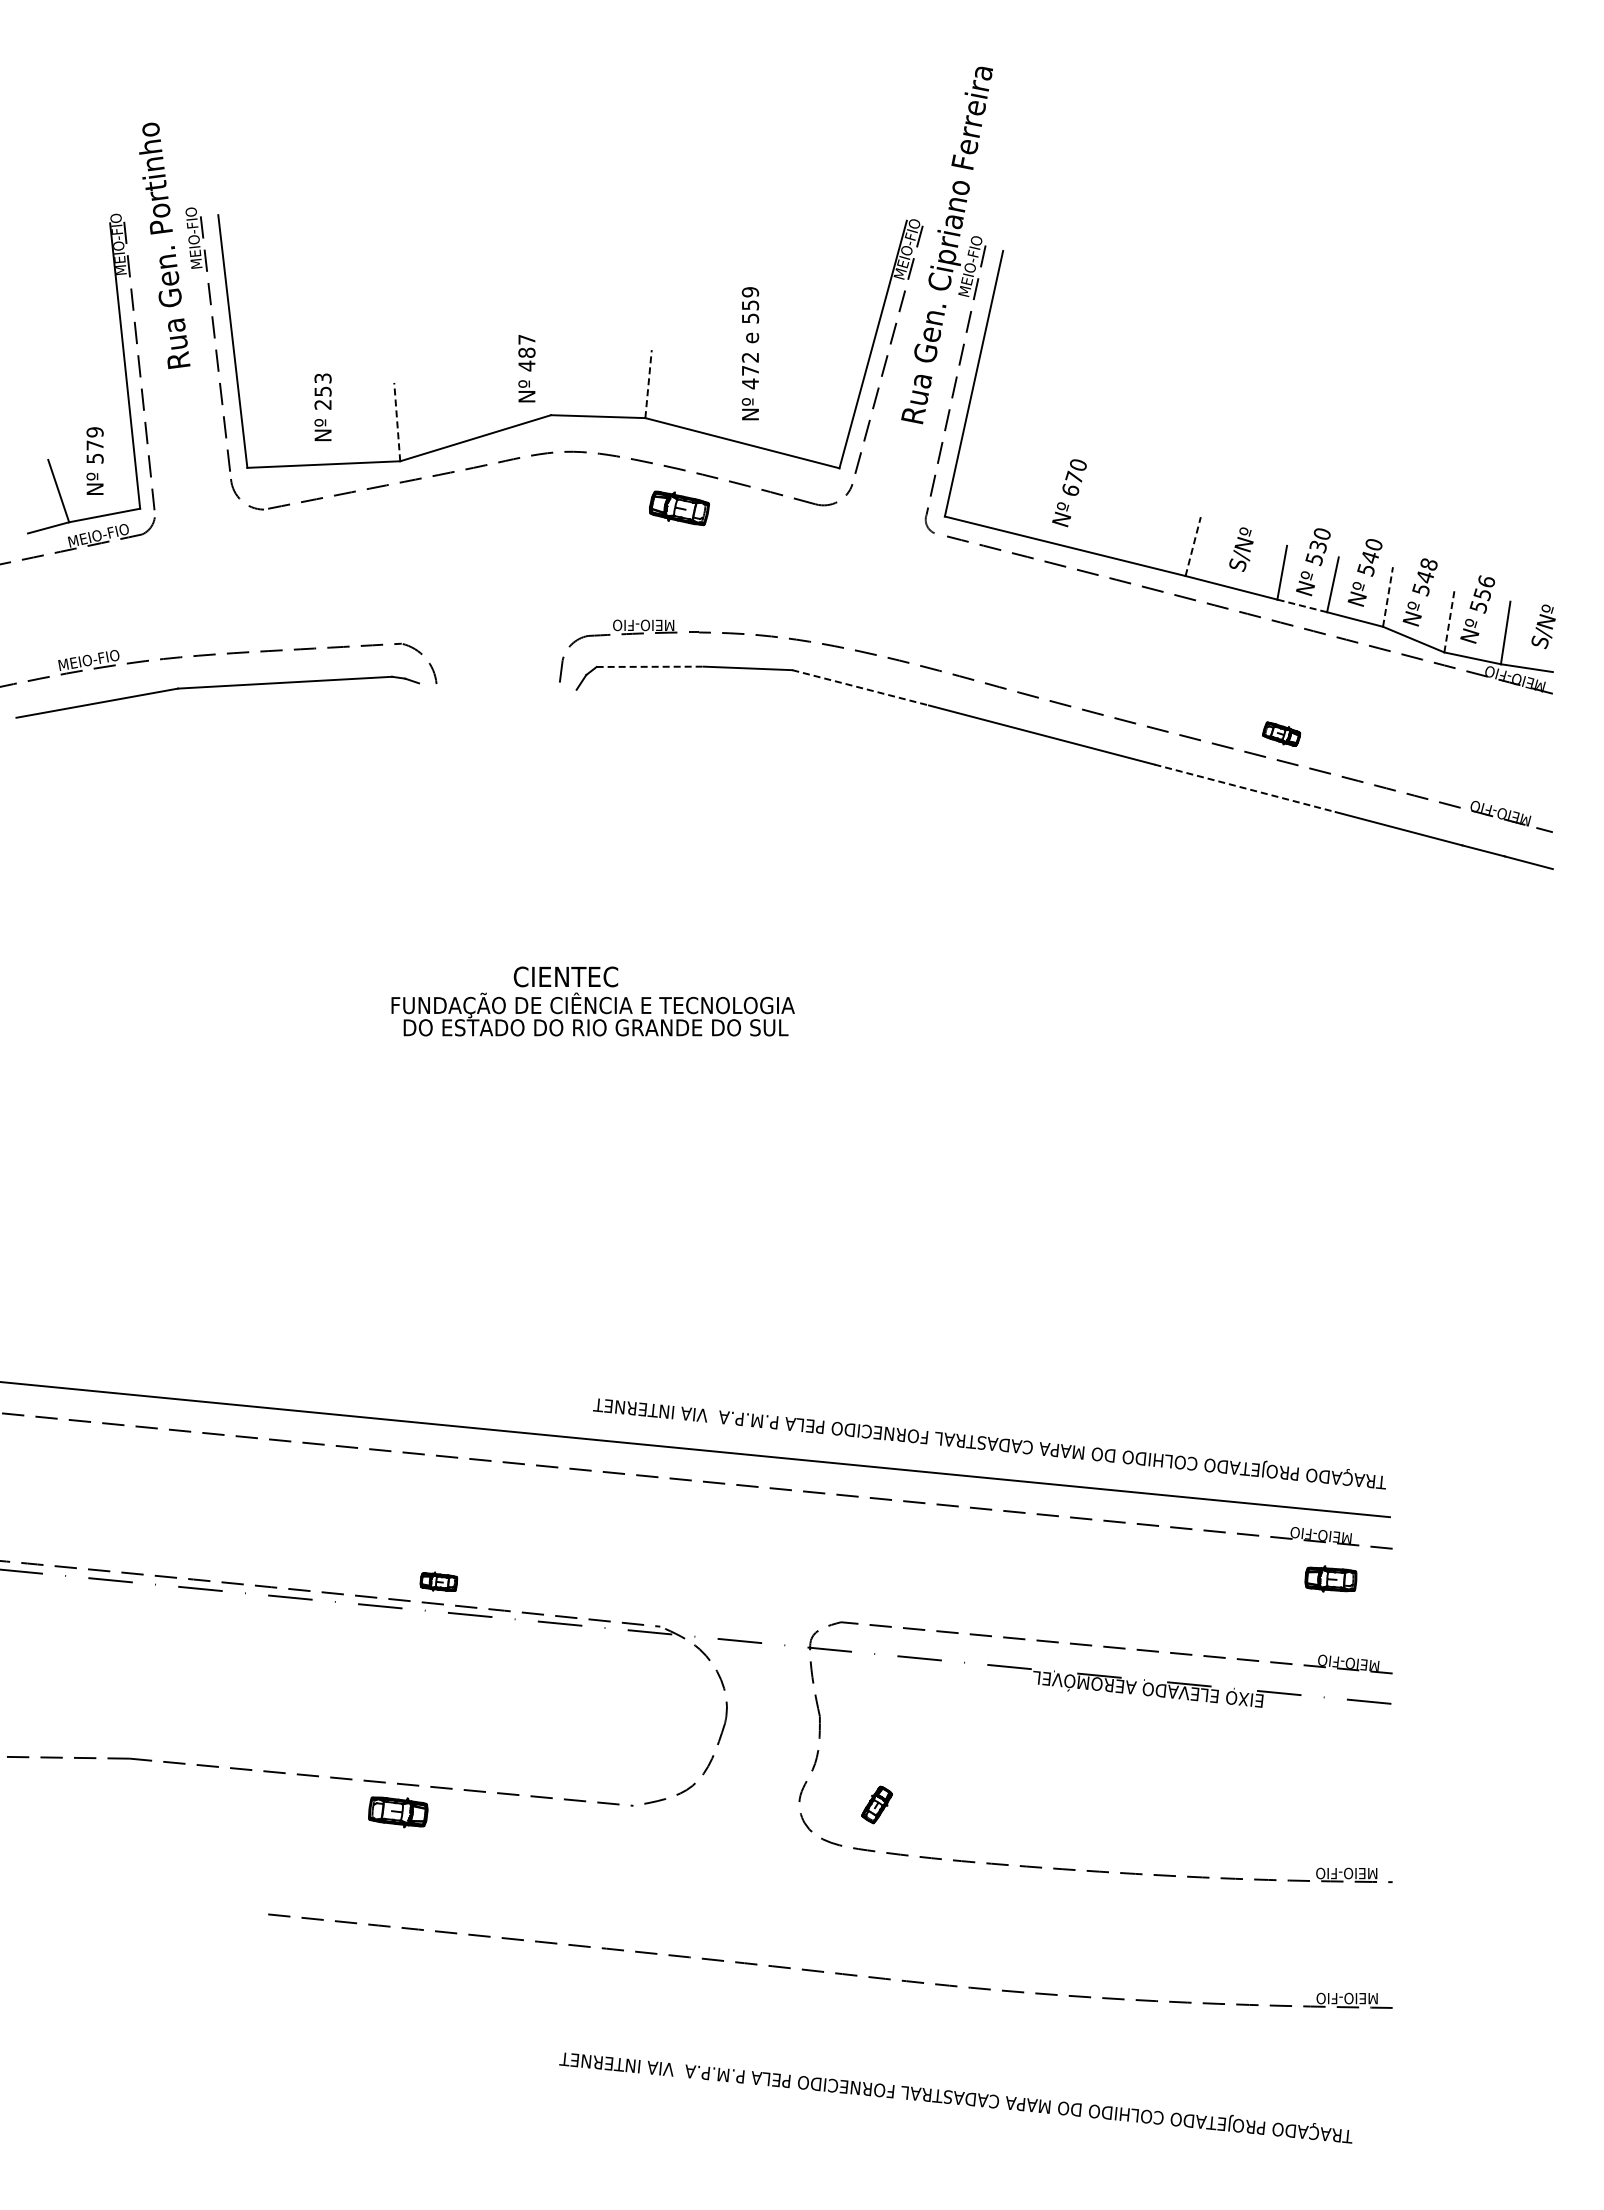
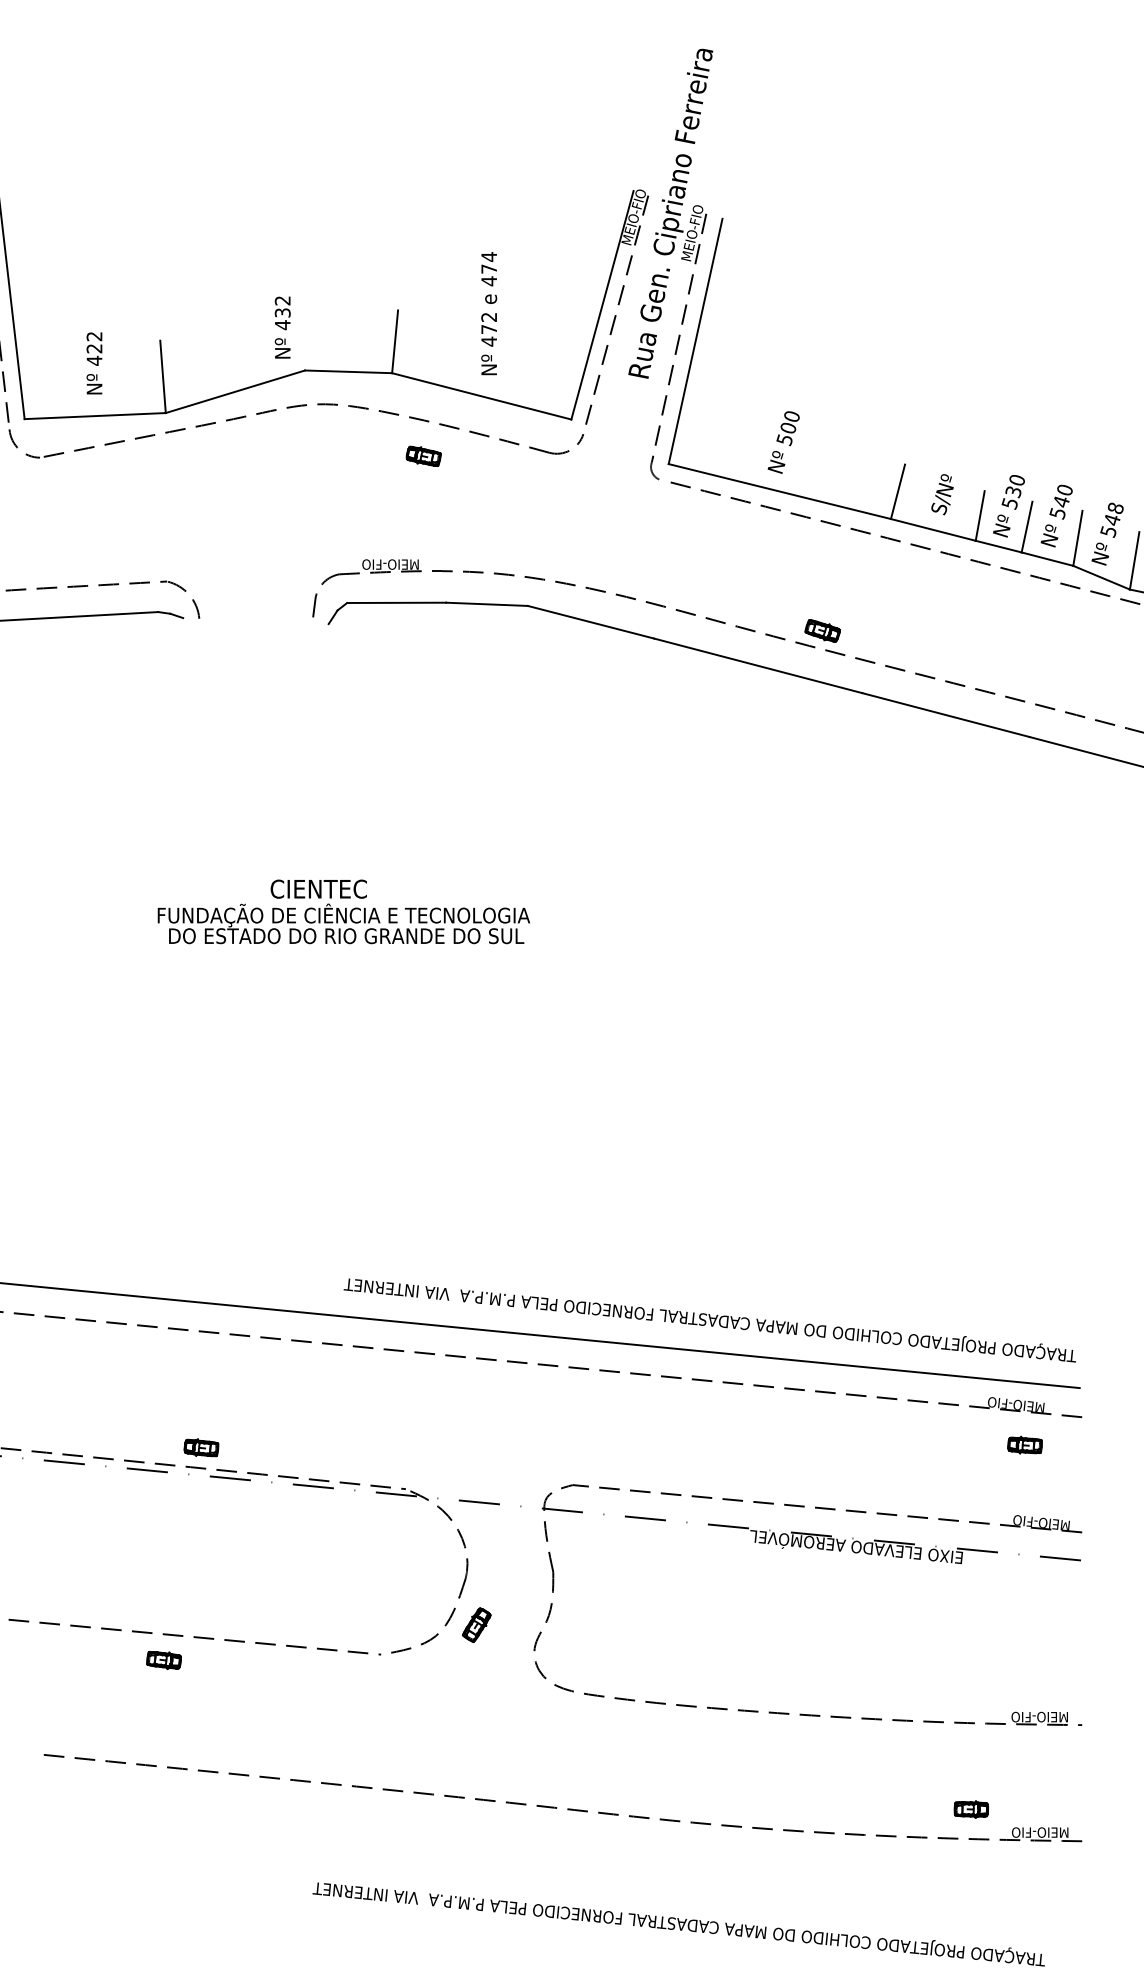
text: (750, 305) -> (489, 269), 559 -> 474
text: (526, 346) -> (282, 307), 487 -> 432
line: (648, 383) -> (395, 341), dashed -> solid
text: (322, 391) -> (94, 348), 253 -> 422
line: (397, 421) -> (163, 376), dashed -> solid
text: (1071, 483) -> (785, 433), 670 -> 500
part: (679, 507) -> (423, 455), size x0.62
line: (1193, 546) -> (898, 491), dashed -> solid
line: (1388, 596) -> (1078, 537), dashed -> solid
line: (1302, 605) -> (998, 546), dashed -> solid
line: (1449, 621) -> (1134, 561), dashed -> solid
line: (650, 666) -> (396, 602), dashed -> solid
line: (860, 687) -> (590, 621), dashed -> solid
part: (1281, 733) -> (822, 630), moved
line: (1245, 788) -> (946, 715), dashed -> solid
part: (1330, 1578) -> (1024, 1444), size x0.71
part: (876, 1804) -> (476, 1624), moved
part: (398, 1811) -> (164, 1659), size x0.62
part: (1272, 1973) -> (971, 1809), added

